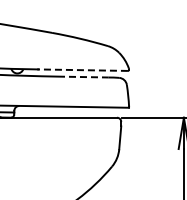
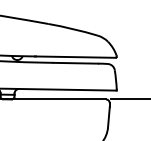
line: (82, 70) -> (75, 57), dashed -> solid
line: (83, 77) -> (76, 63), dashed -> solid

